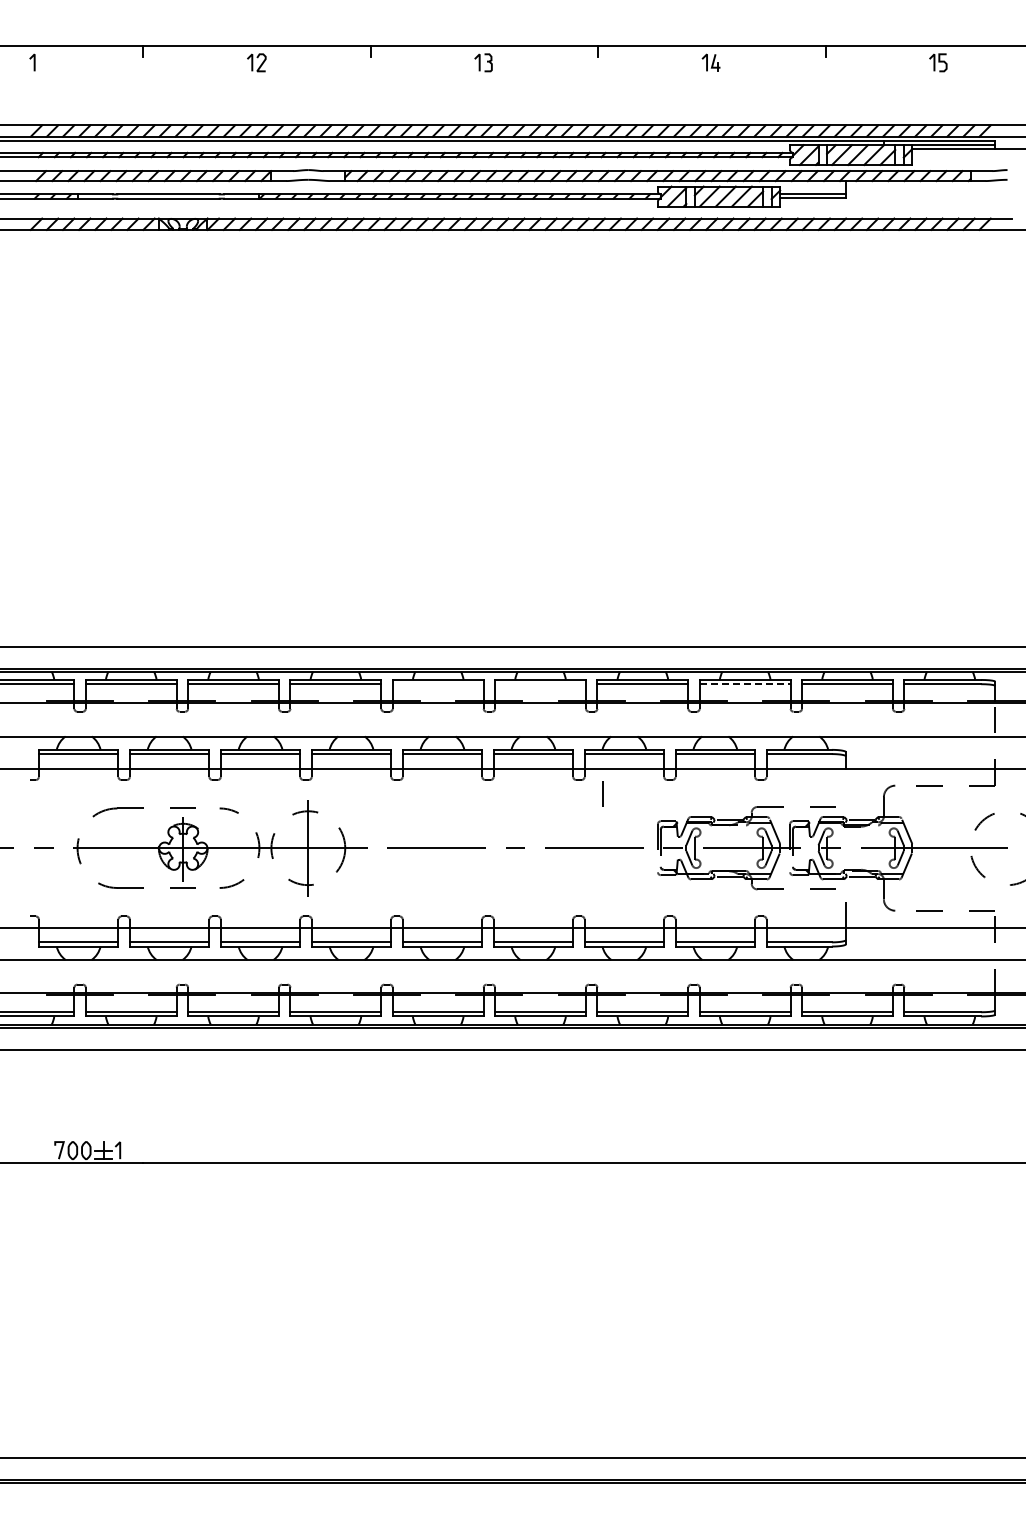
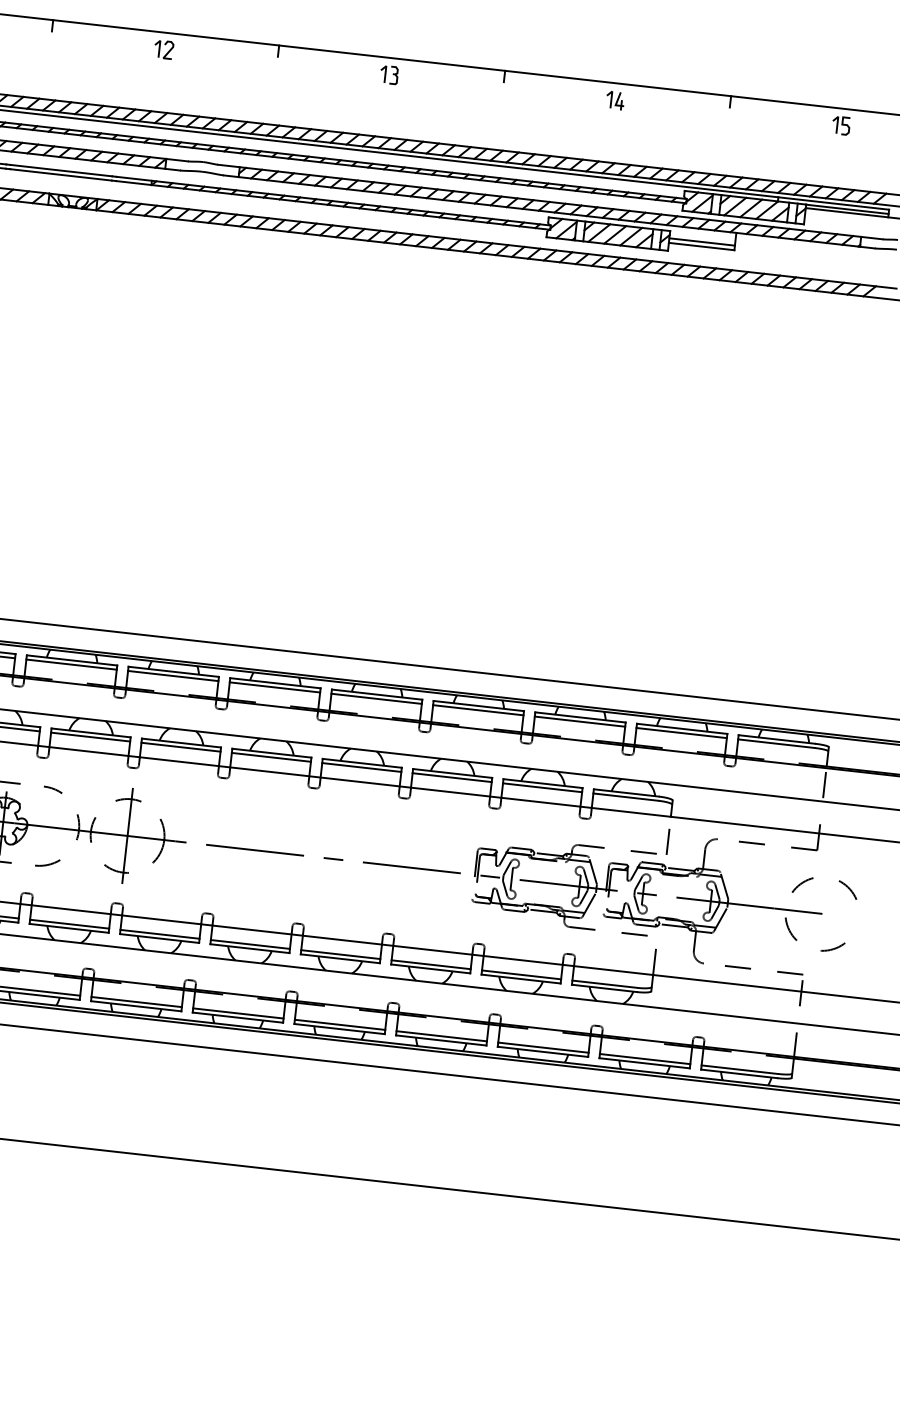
line: (437, 684) -> (274, 687), added
line: (540, 684) -> (376, 699), added
line: (745, 684) -> (580, 722), dashed -> solid
line: (602, 793) -> (667, 841), moved

